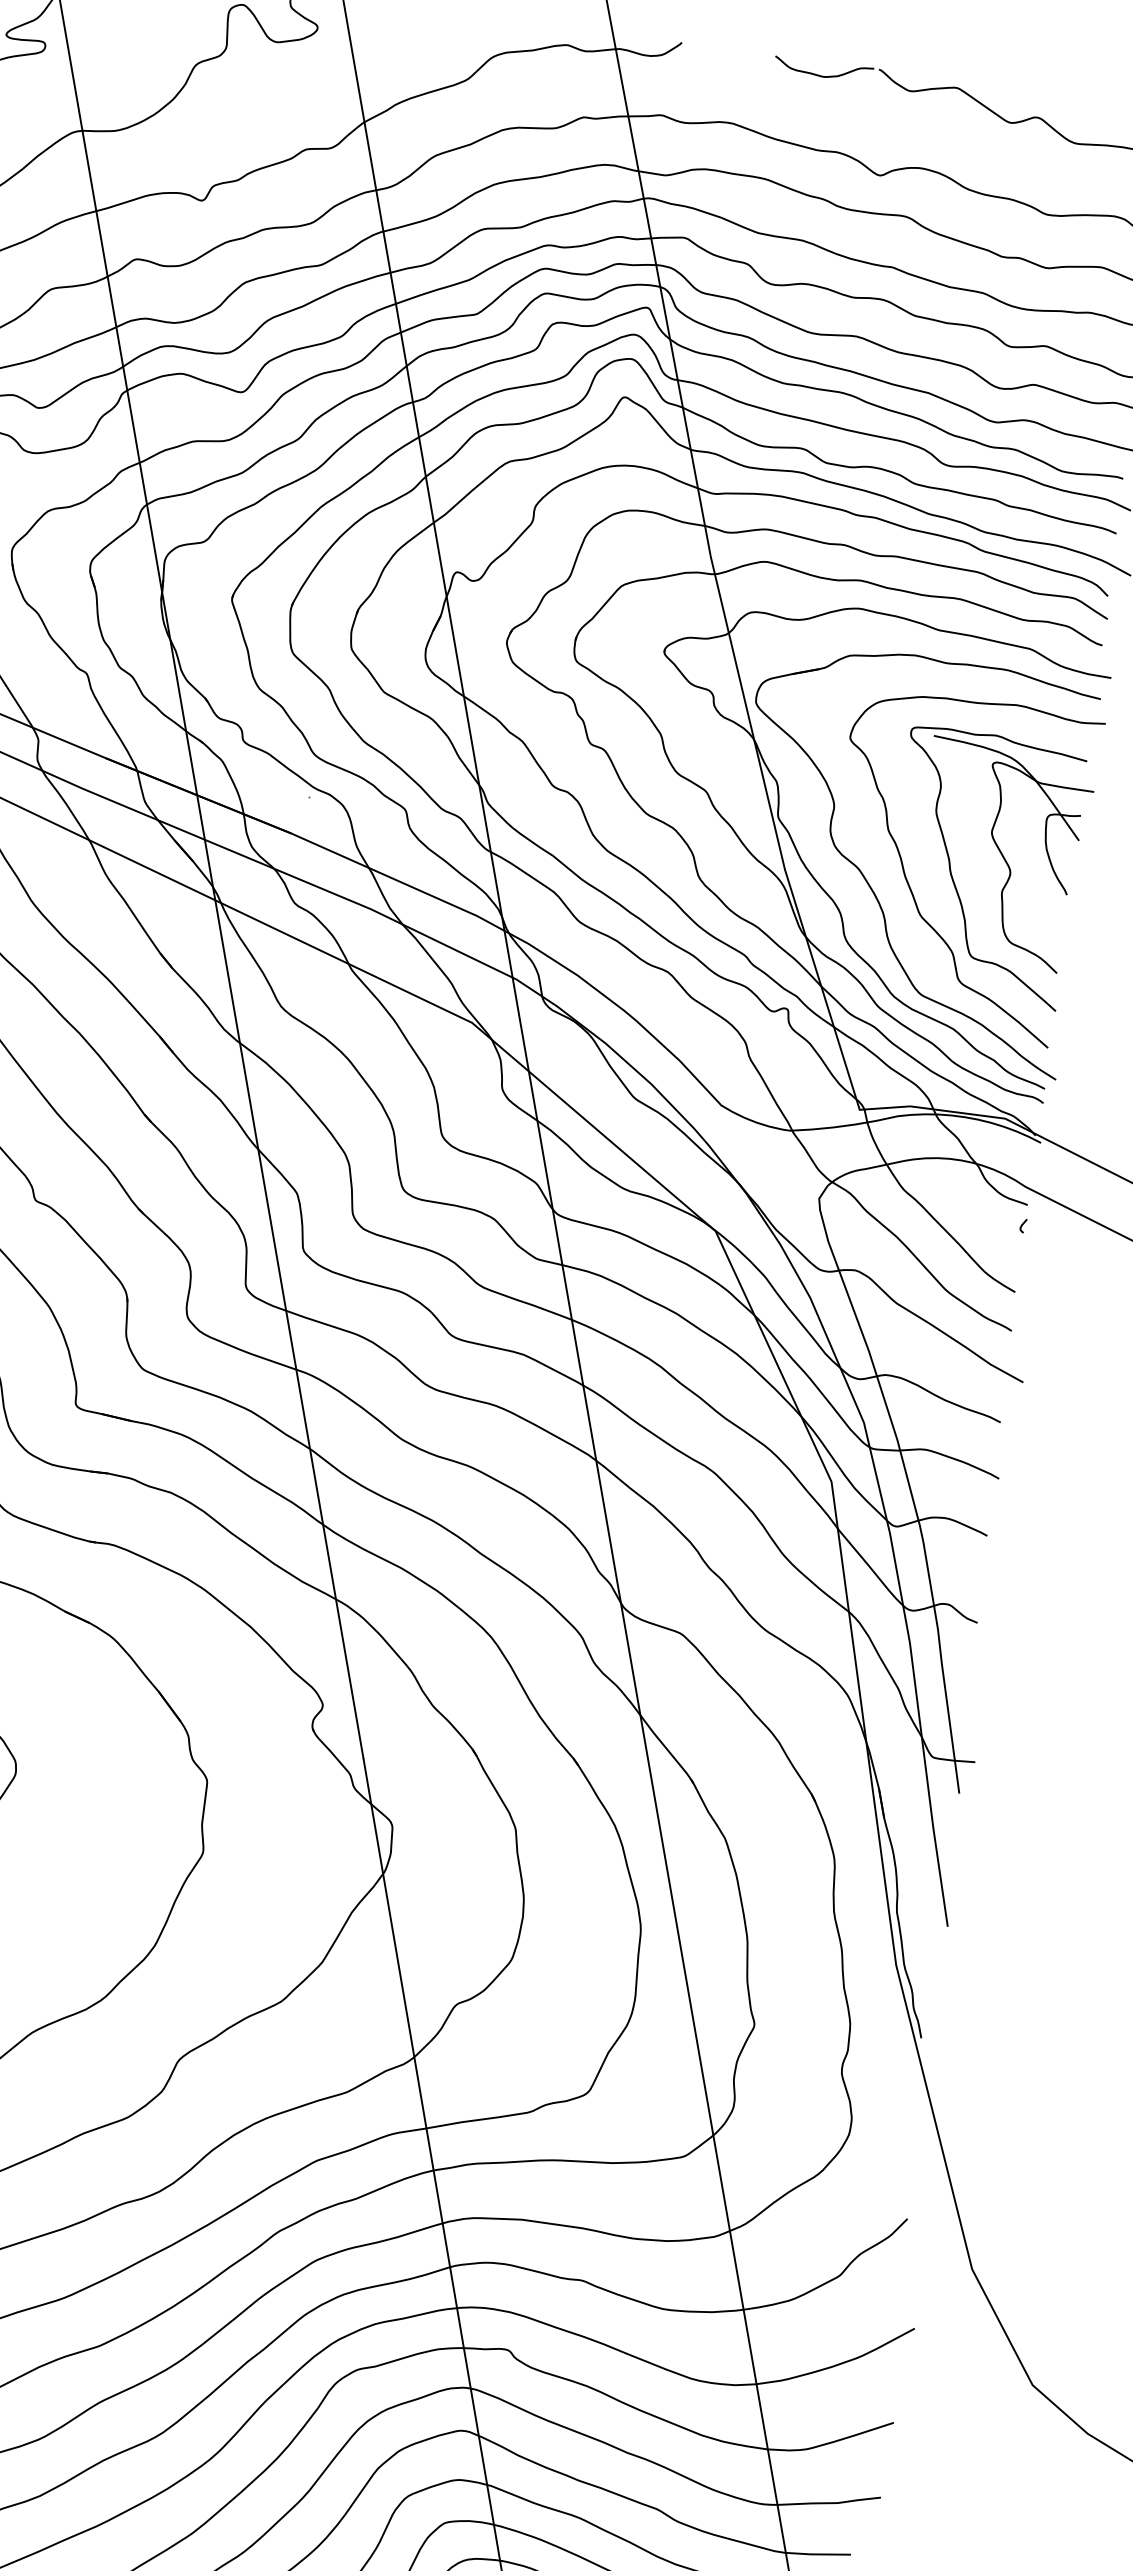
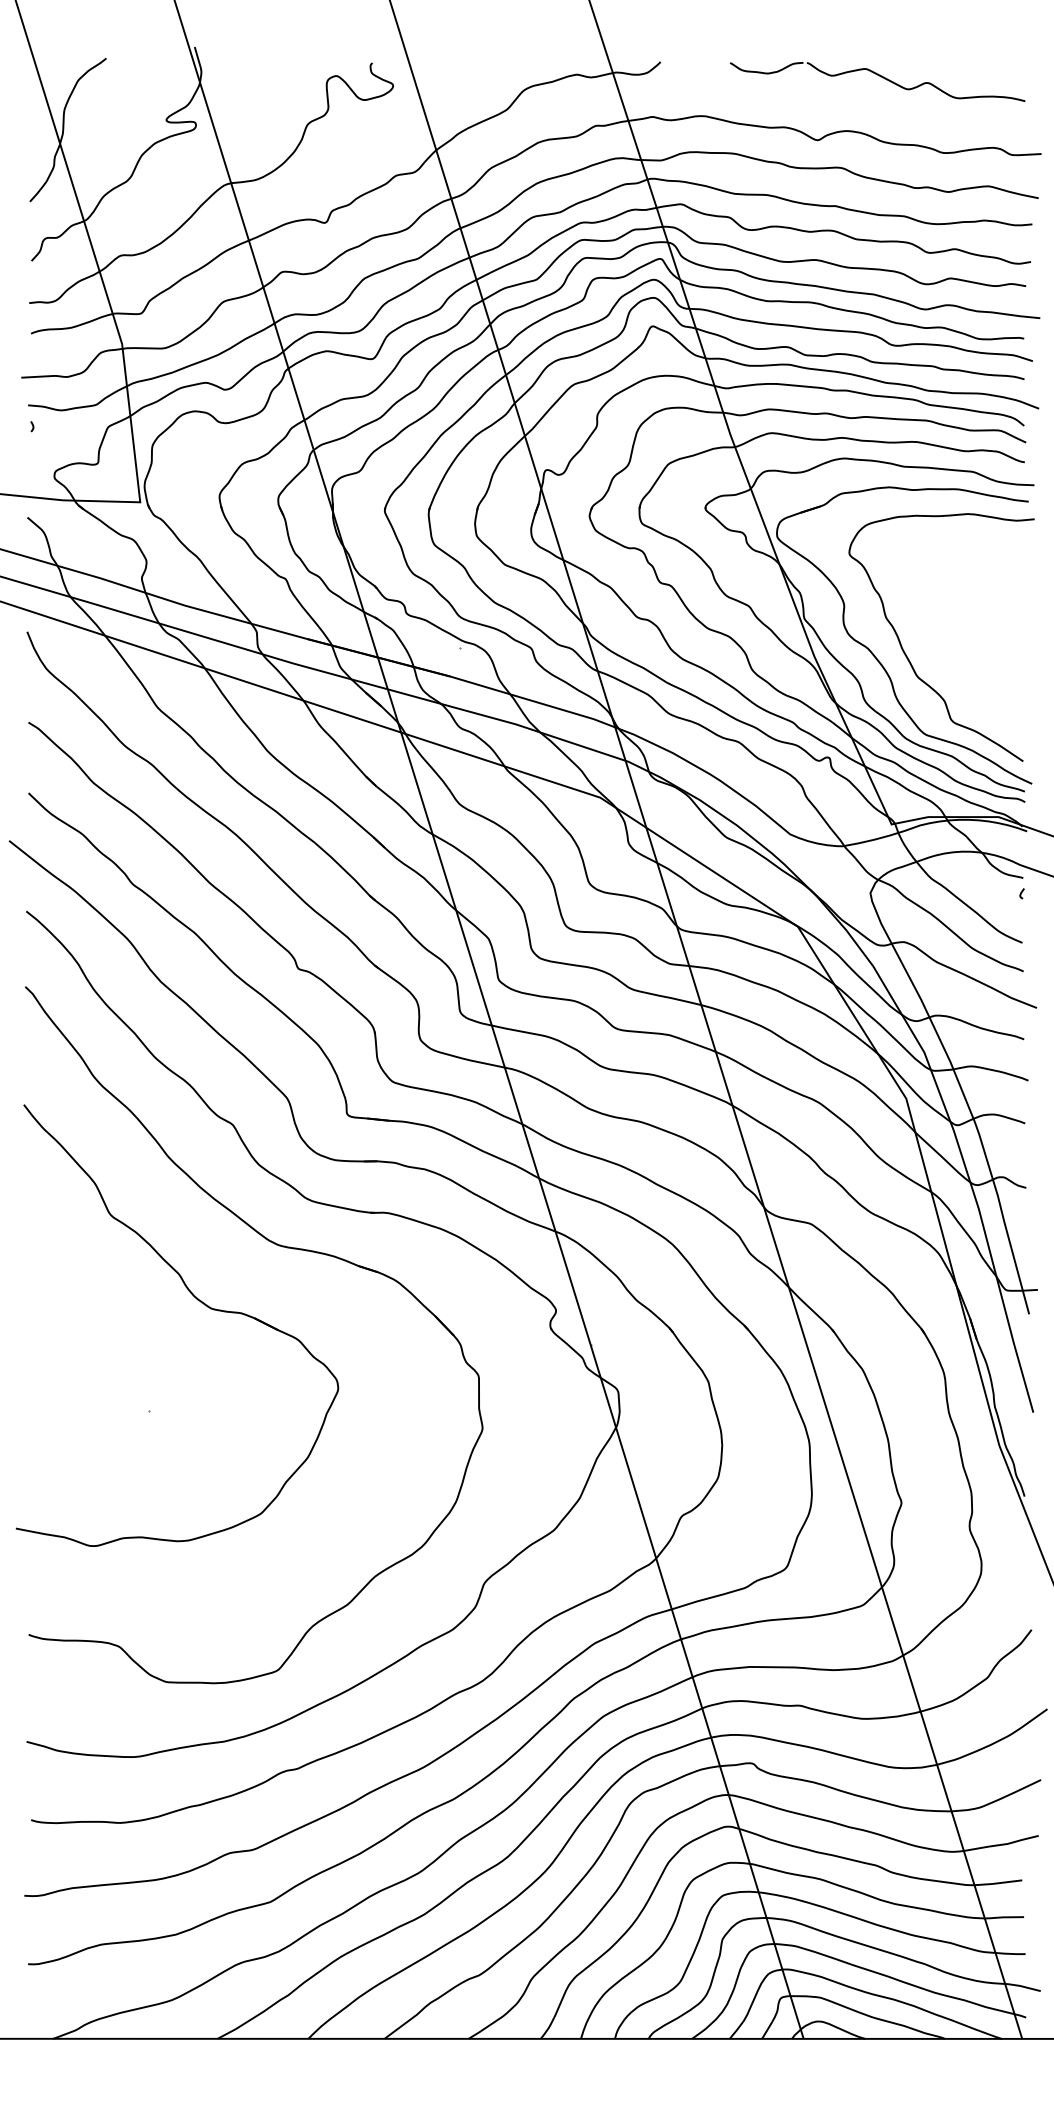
part: (1004, 861) -> (973, 629), removed

